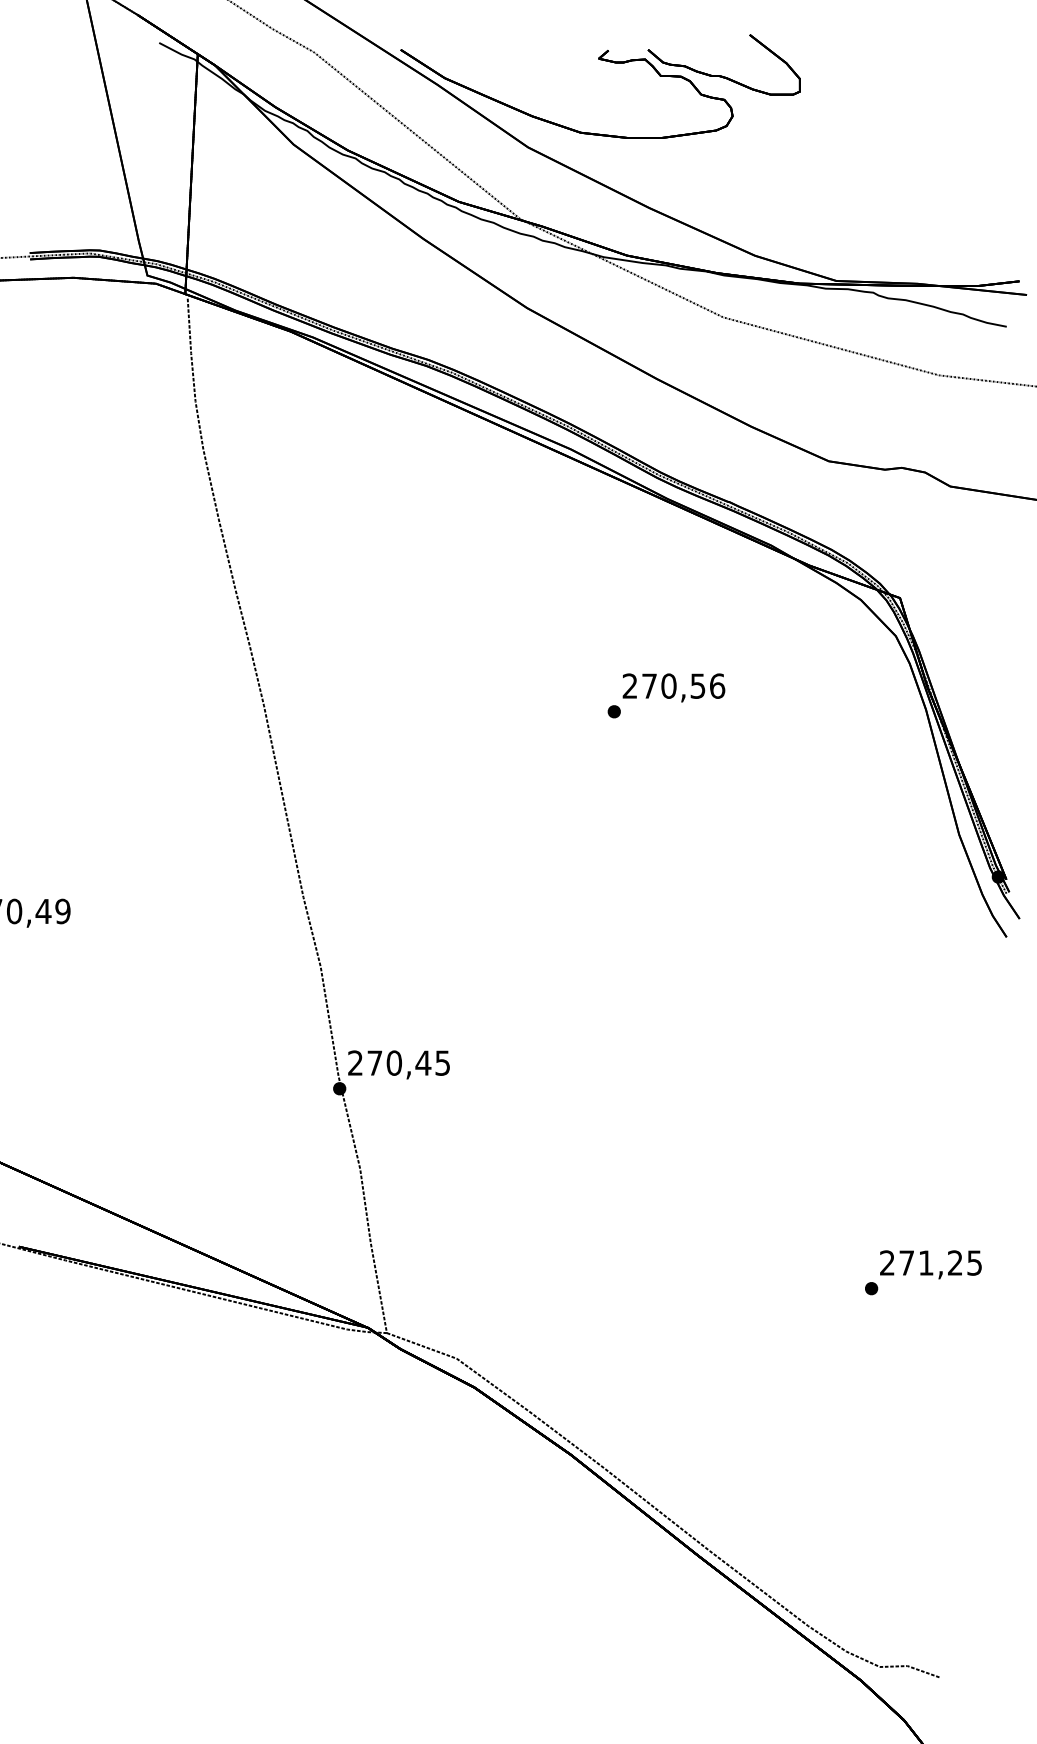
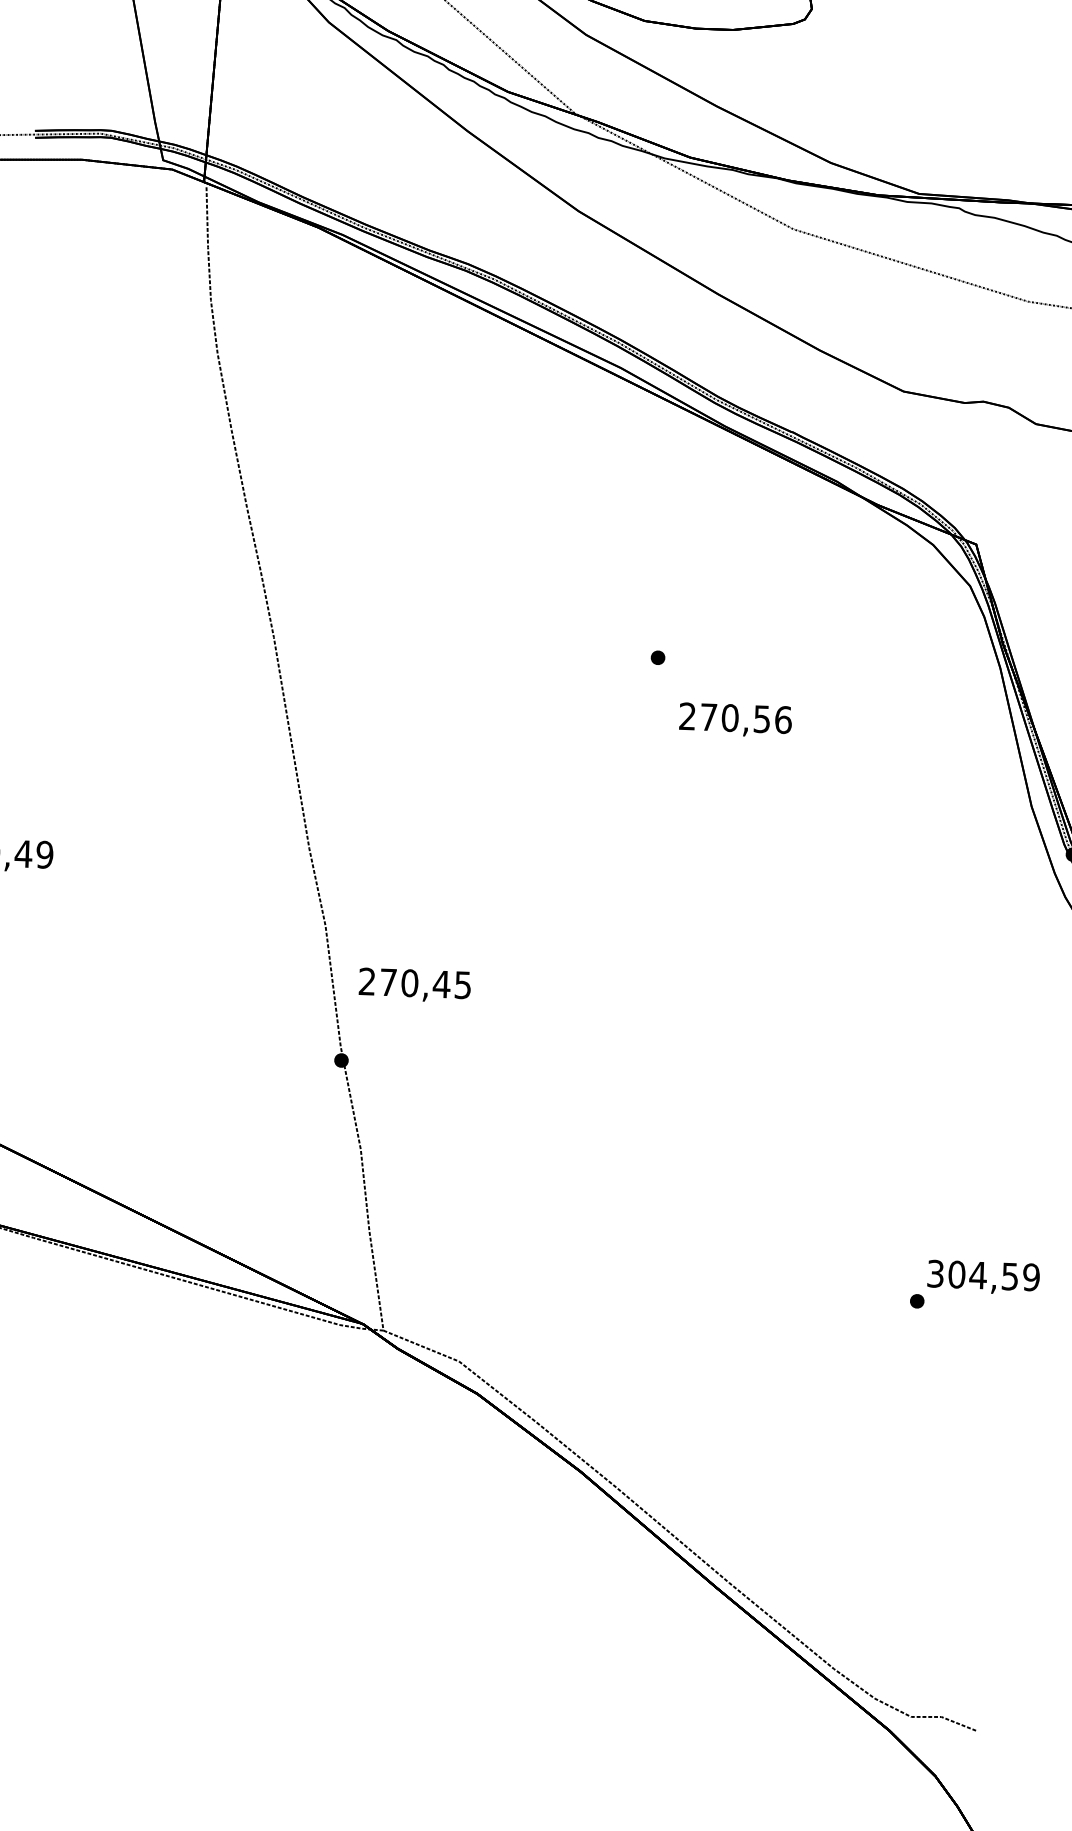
text: (673, 687) -> (735, 719), moved
text: (398, 1064) -> (414, 984), moved
text: (931, 1262) -> (984, 1275), 271,25 -> 304,59

